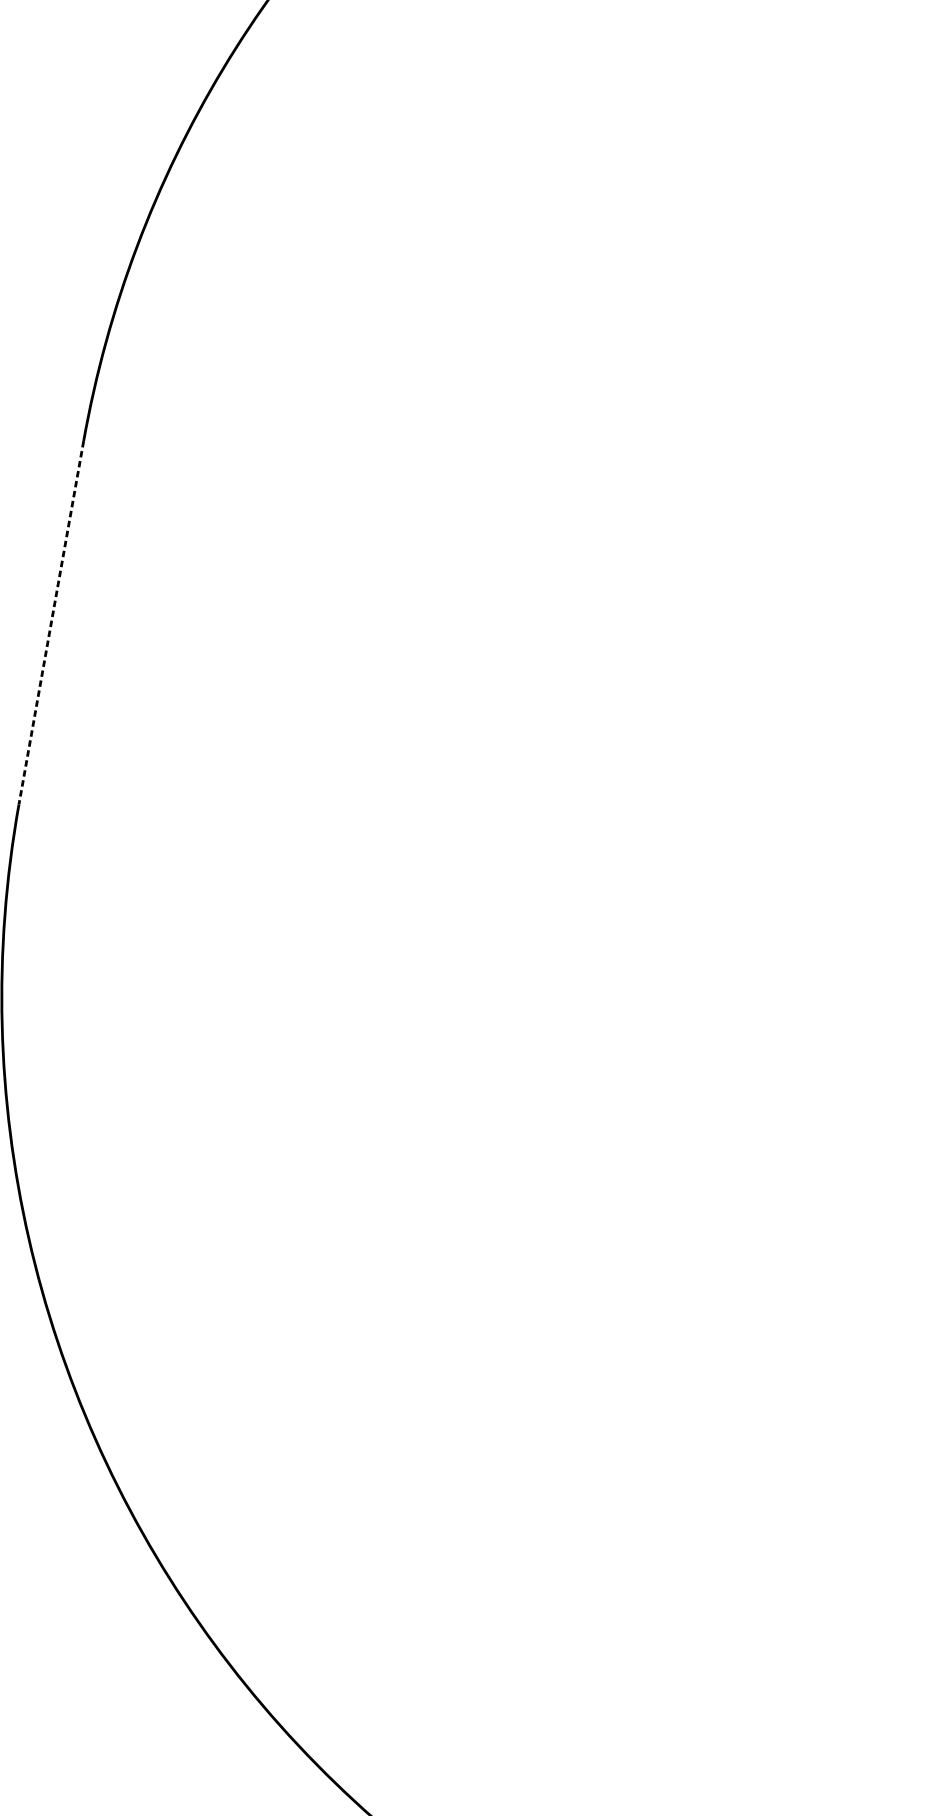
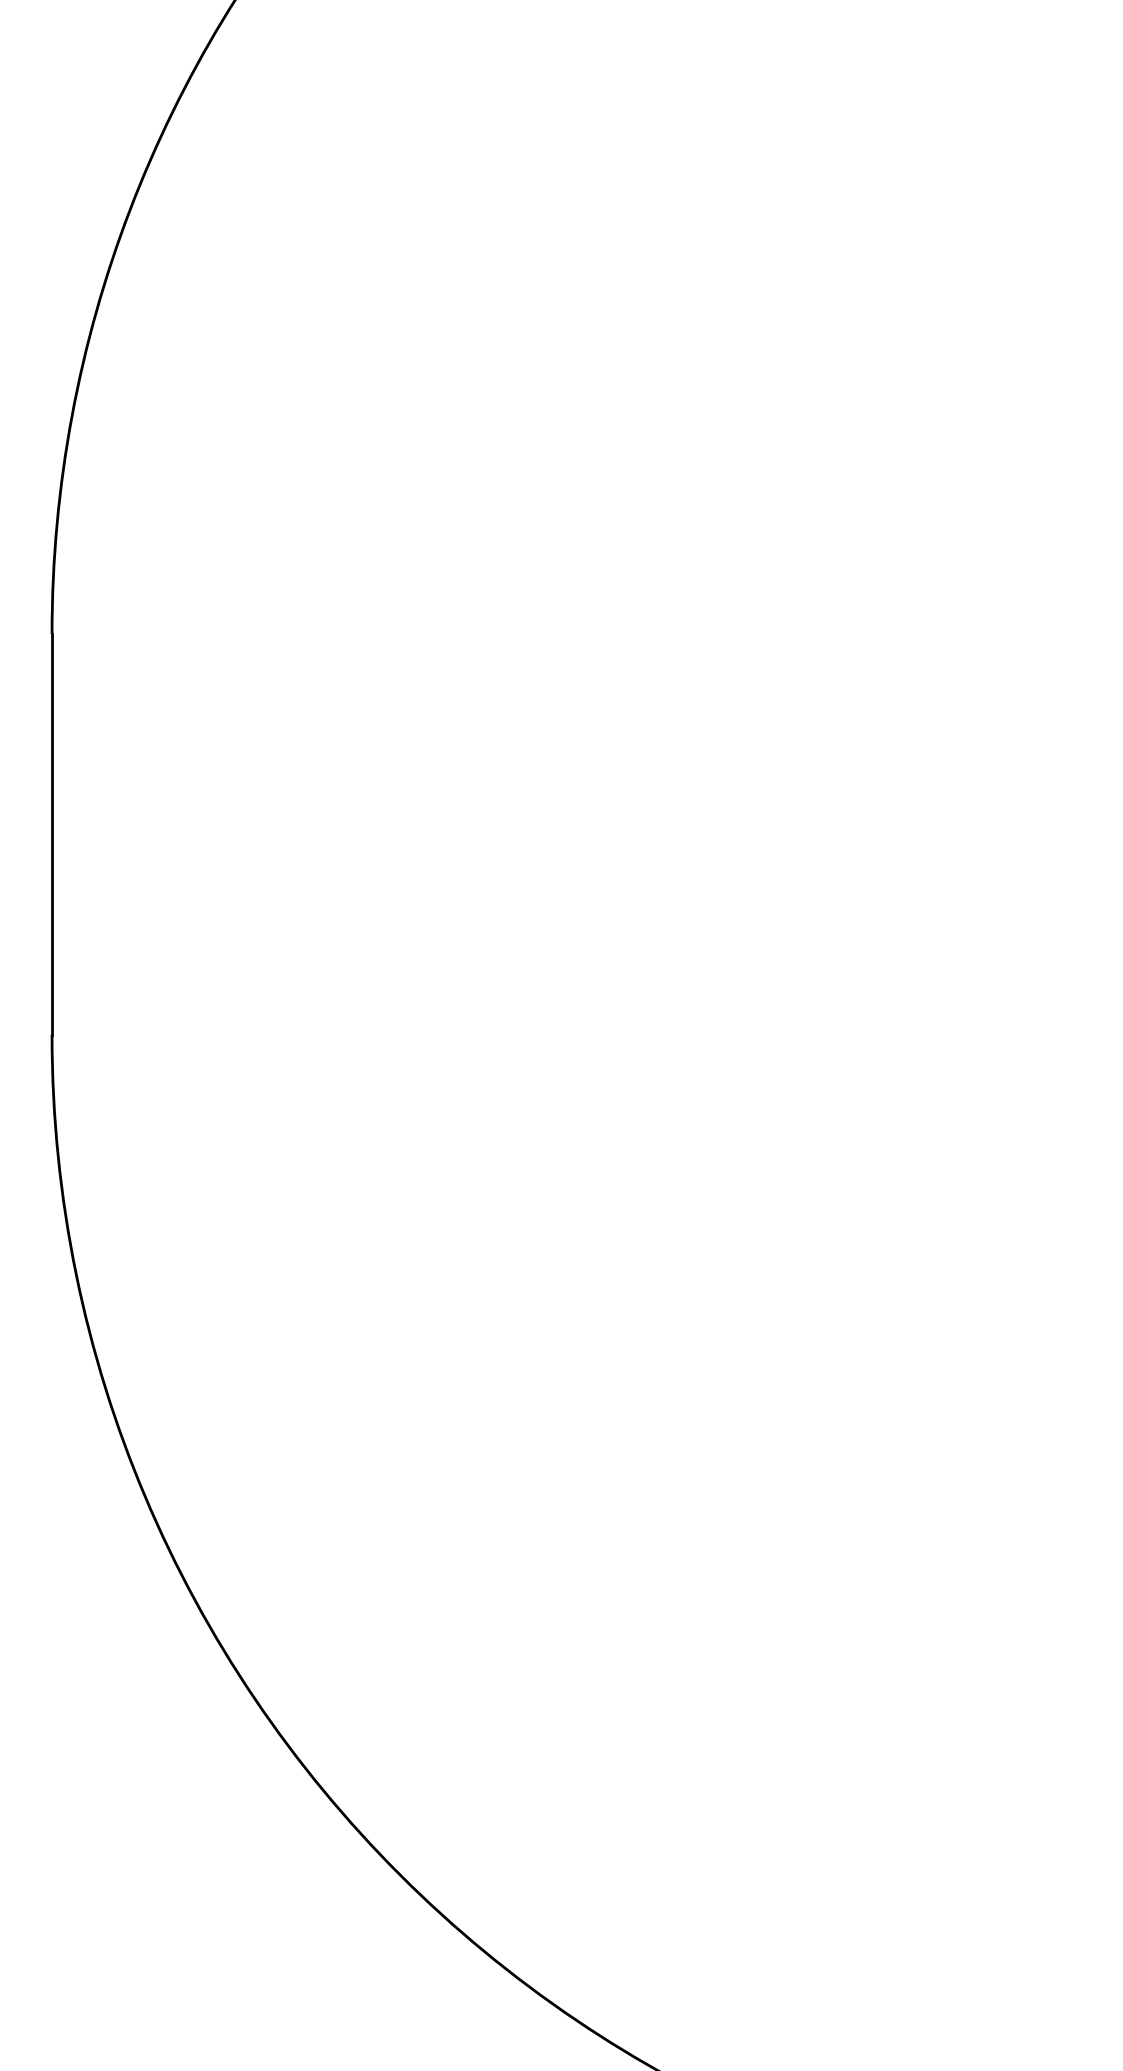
line: (51, 623) -> (52, 834), dashed -> solid

